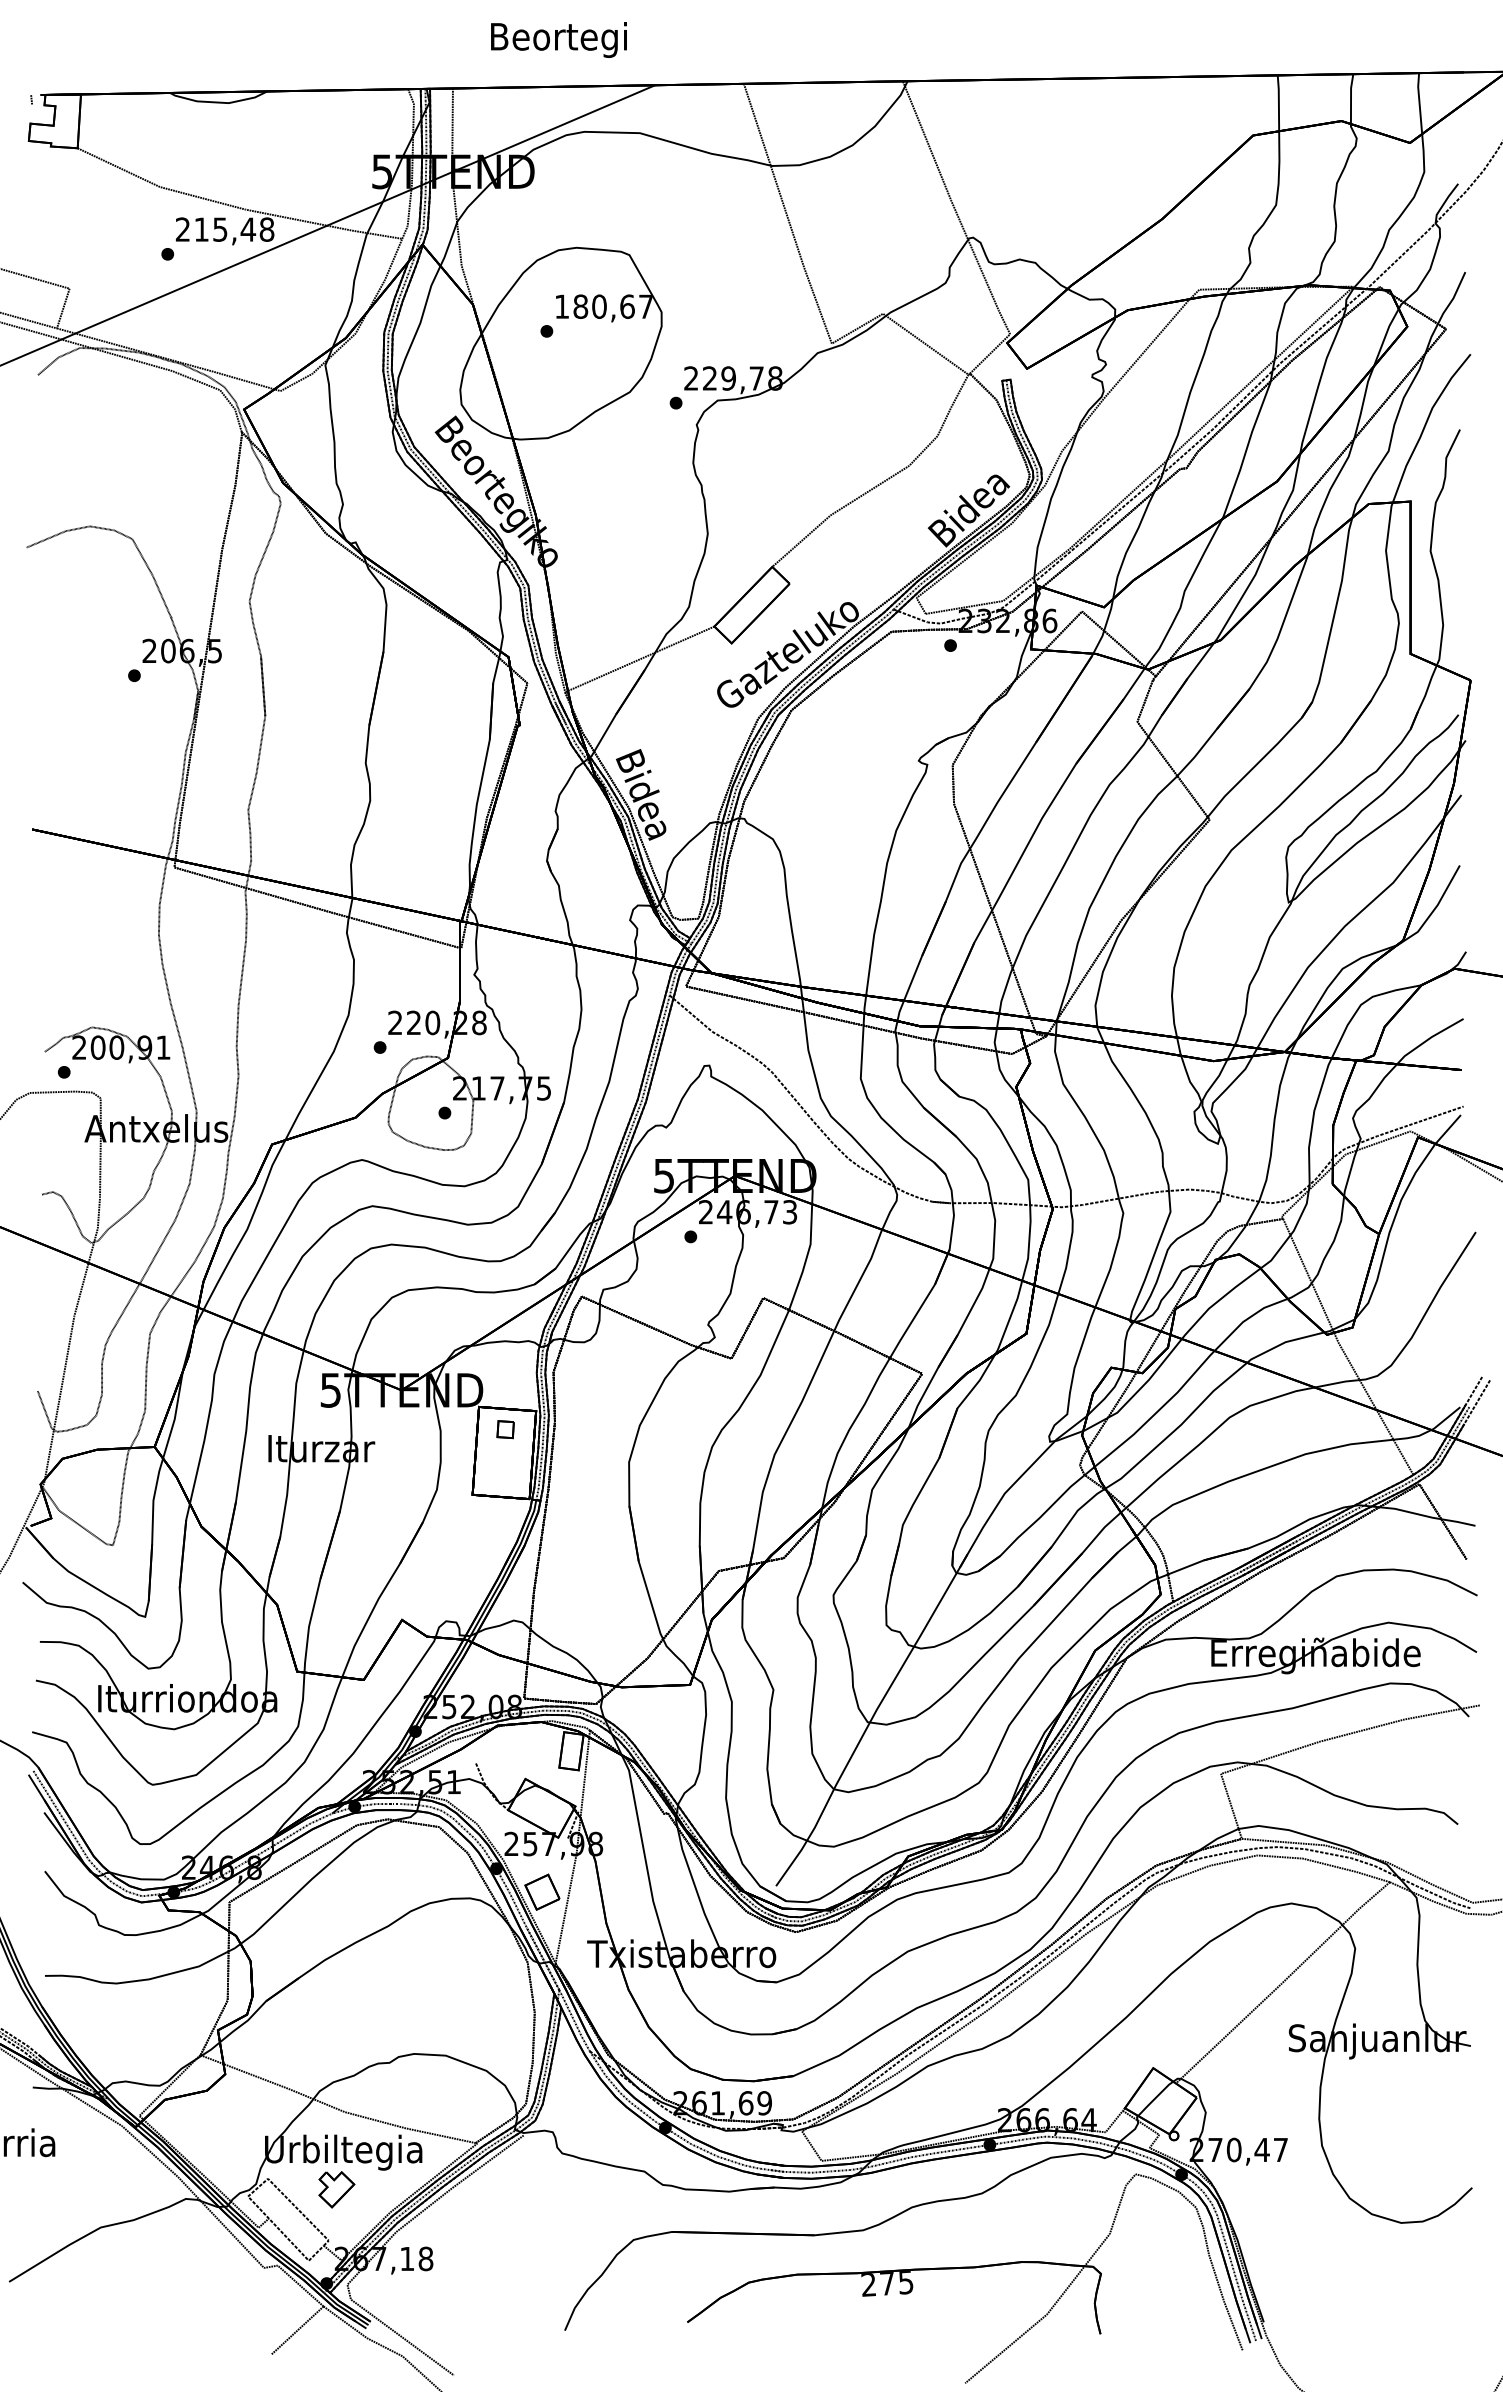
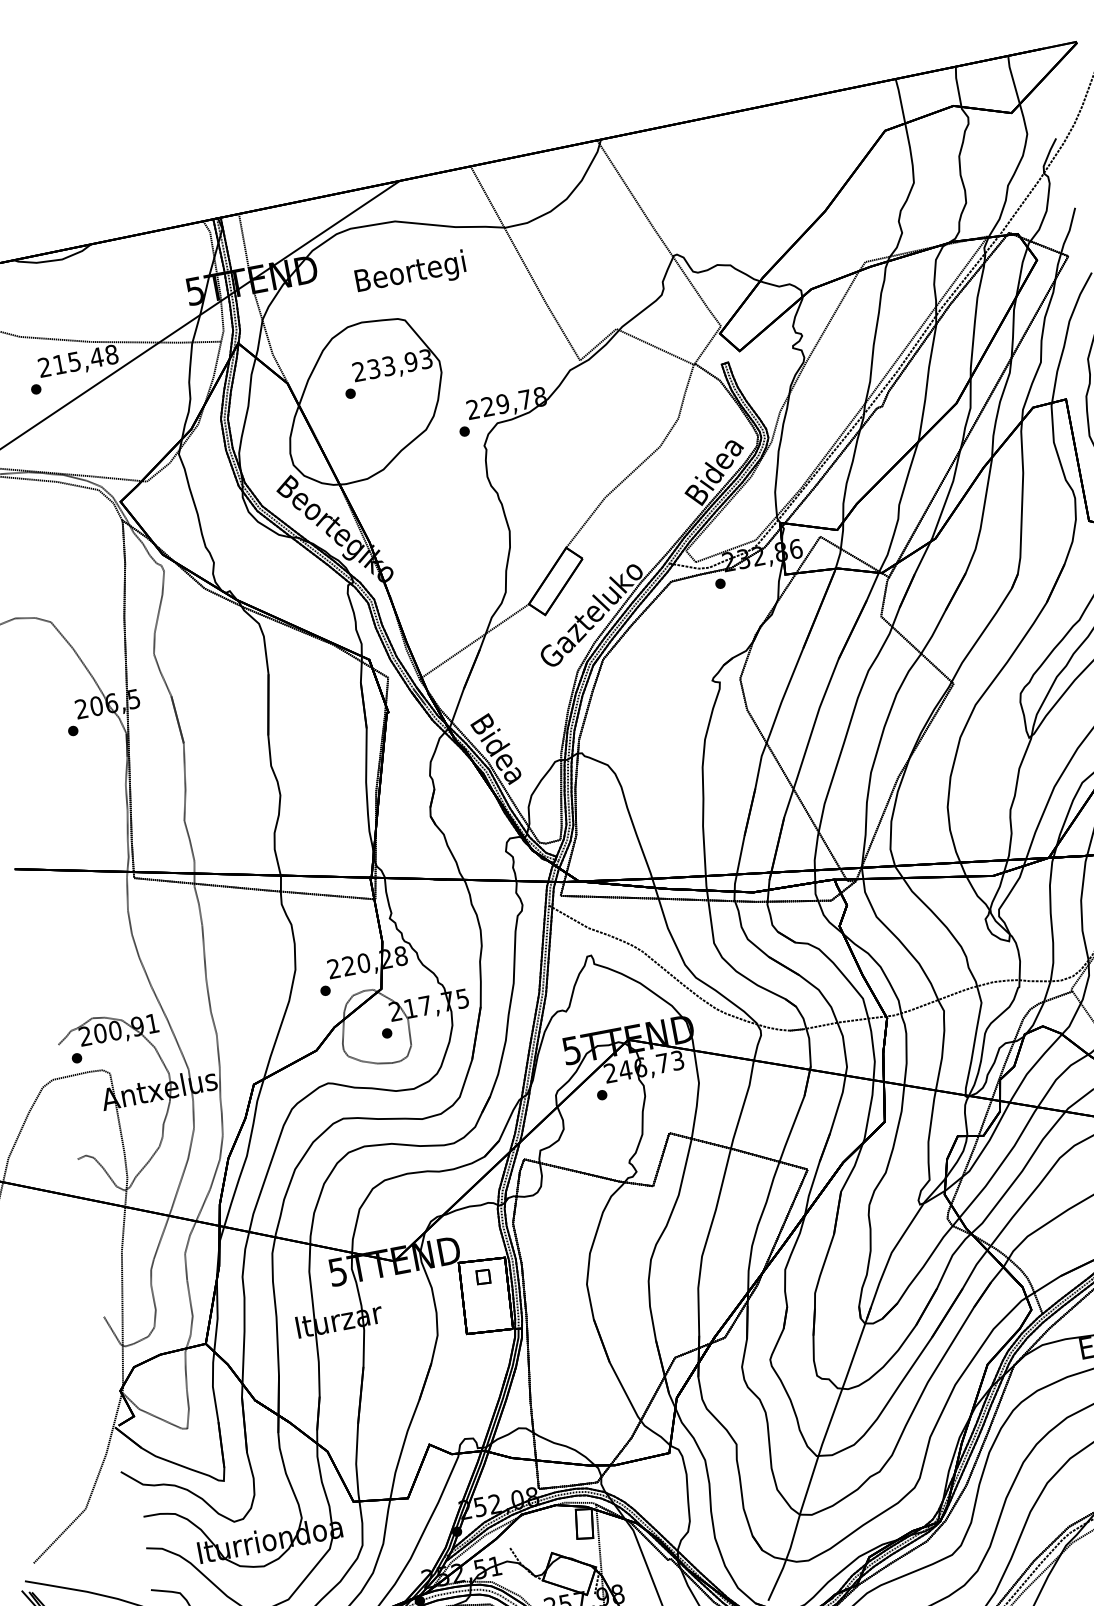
text: (558, 39) -> (410, 273), moved
text: (604, 306) -> (392, 365), 180,67 -> 233,93

